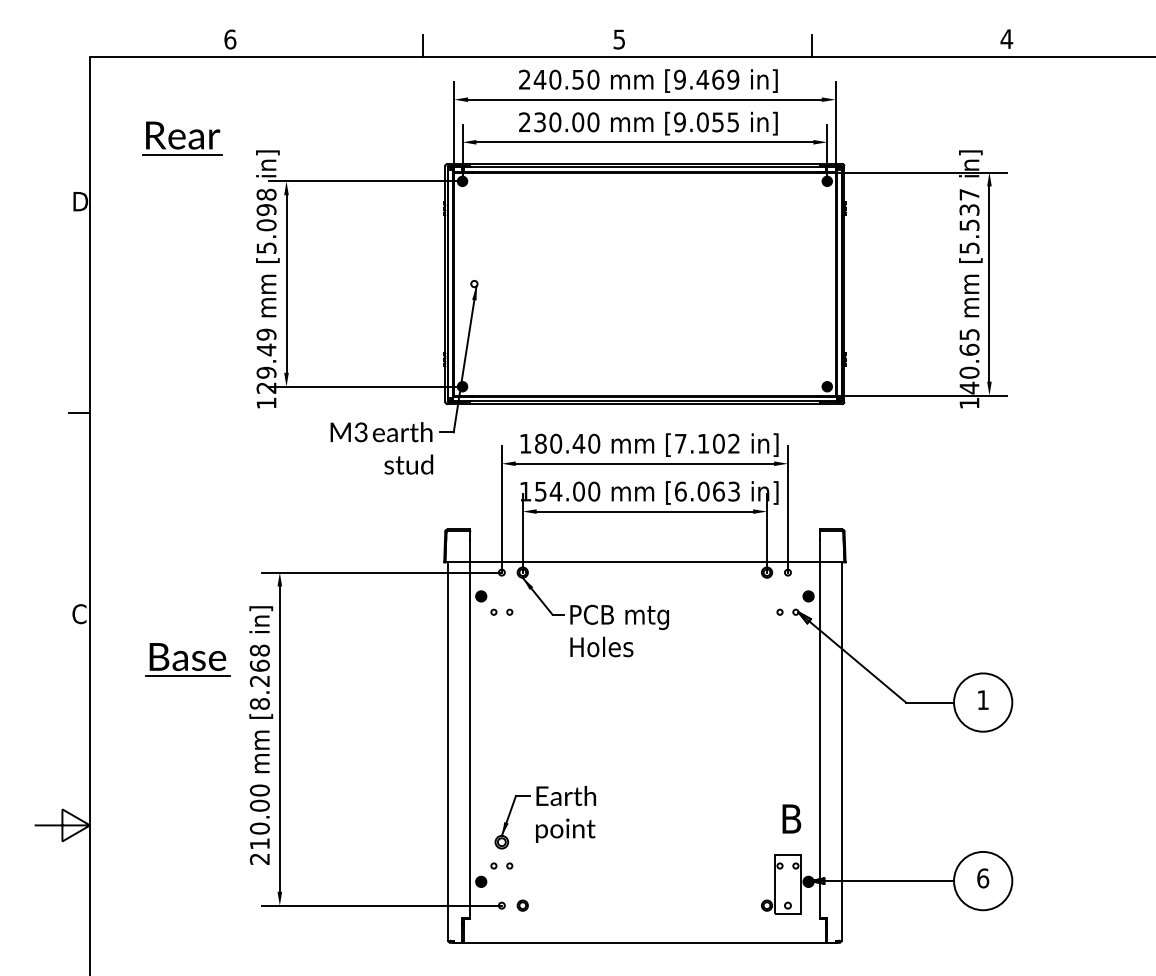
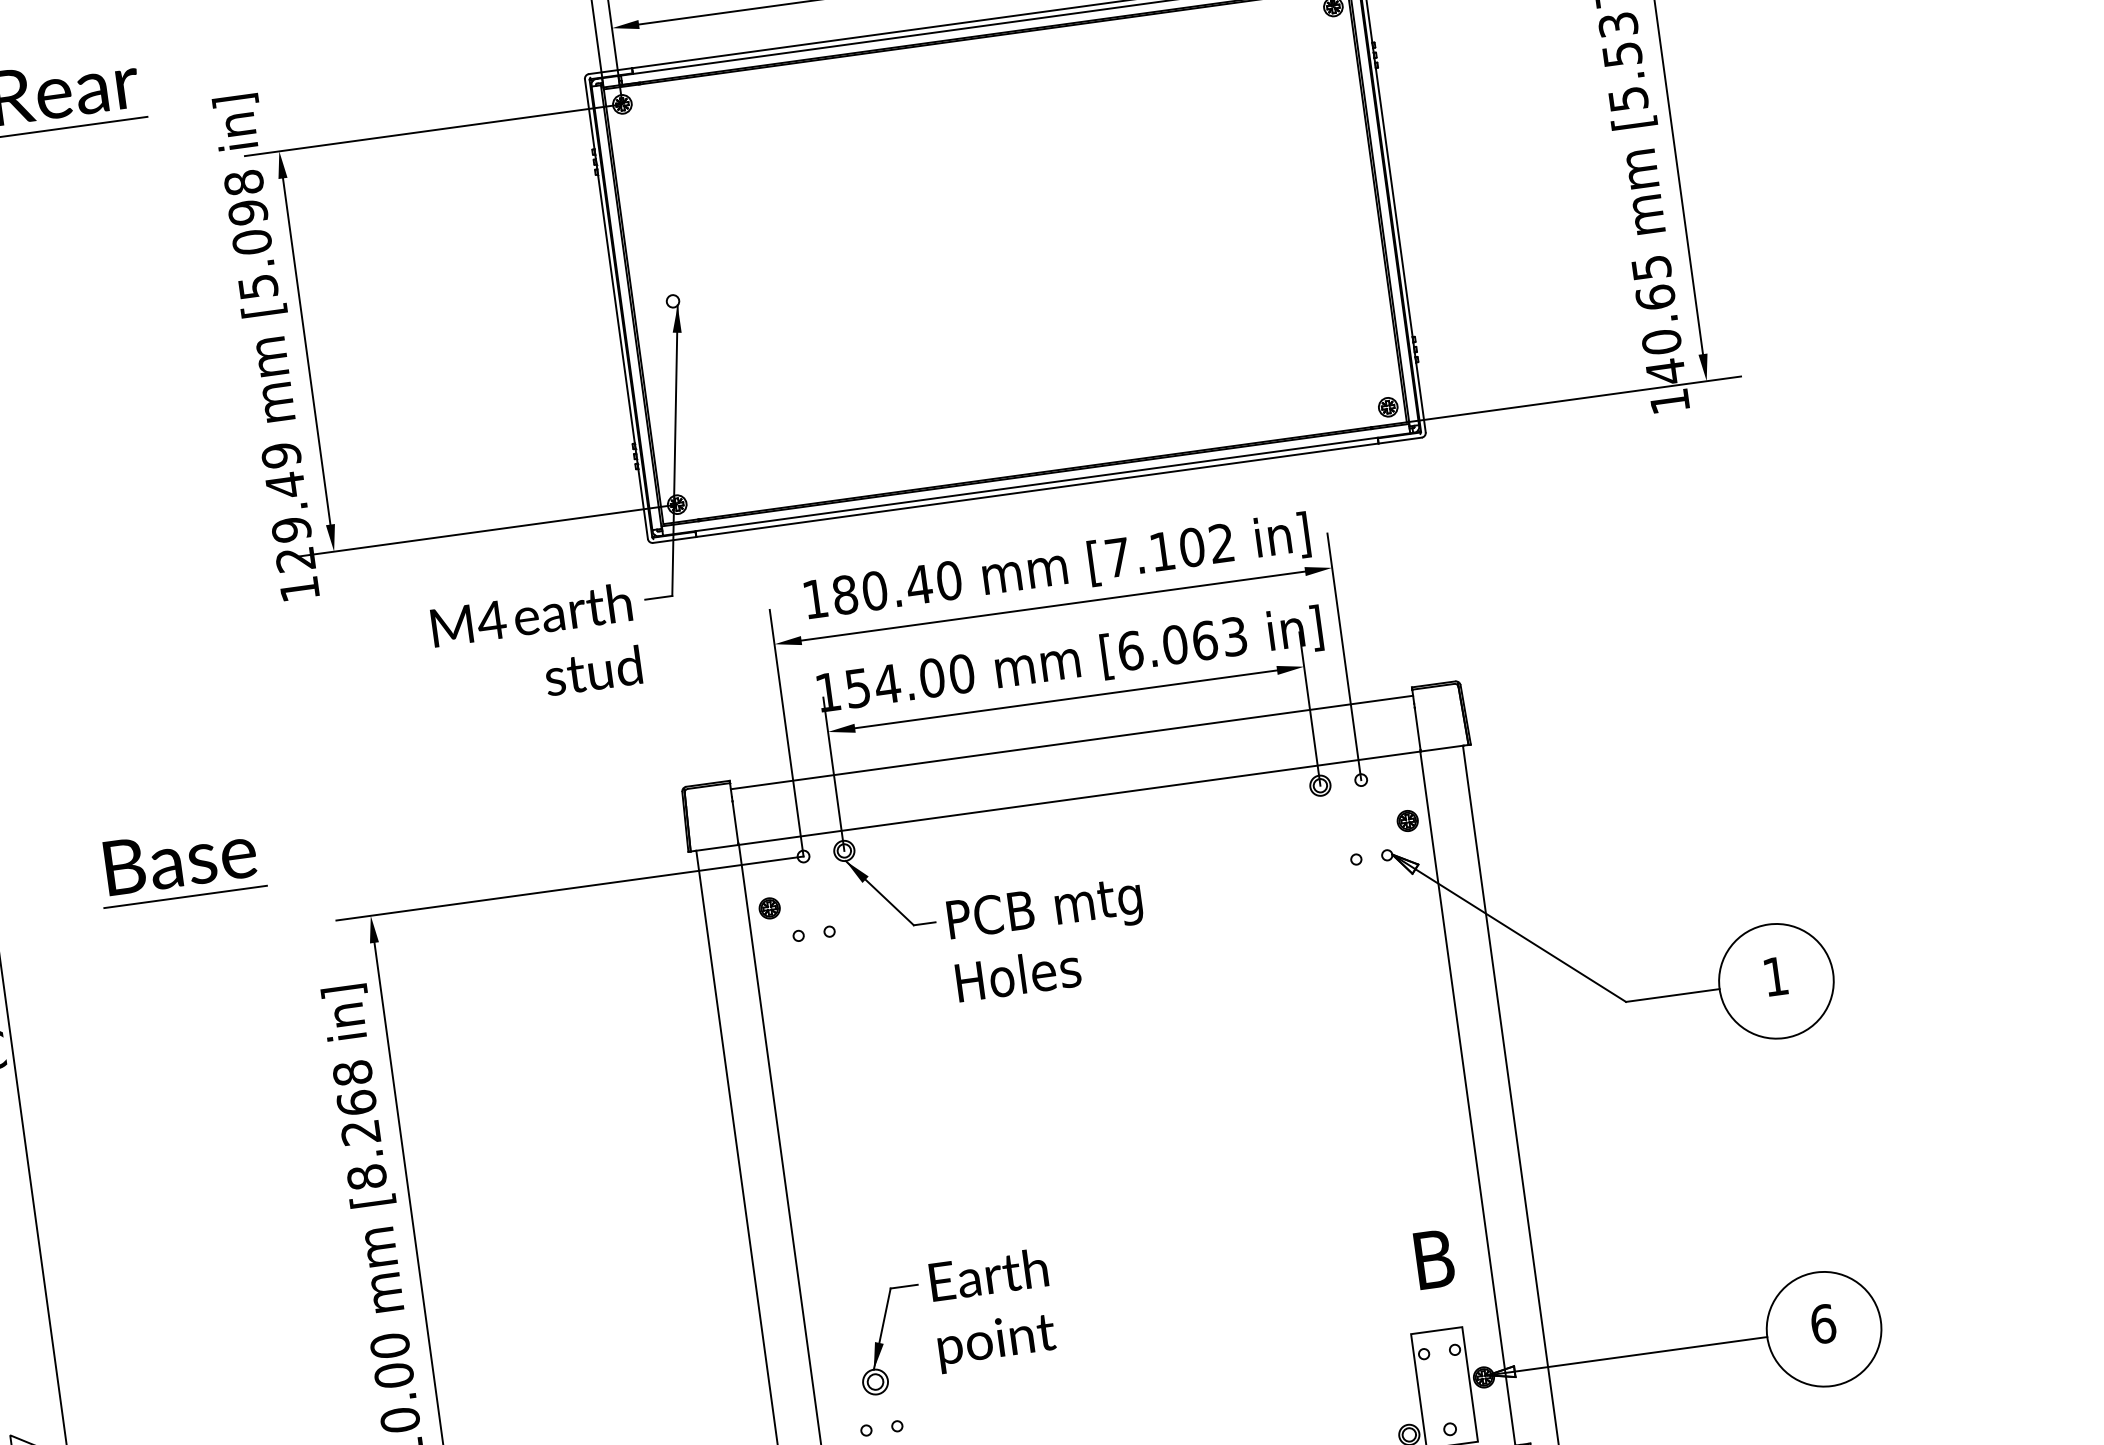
text: (360, 432) -> (490, 621), M3 -> M4
line: (644, 533) -> (1071, 742), added
part: (187, 659) -> (180, 864), moved

